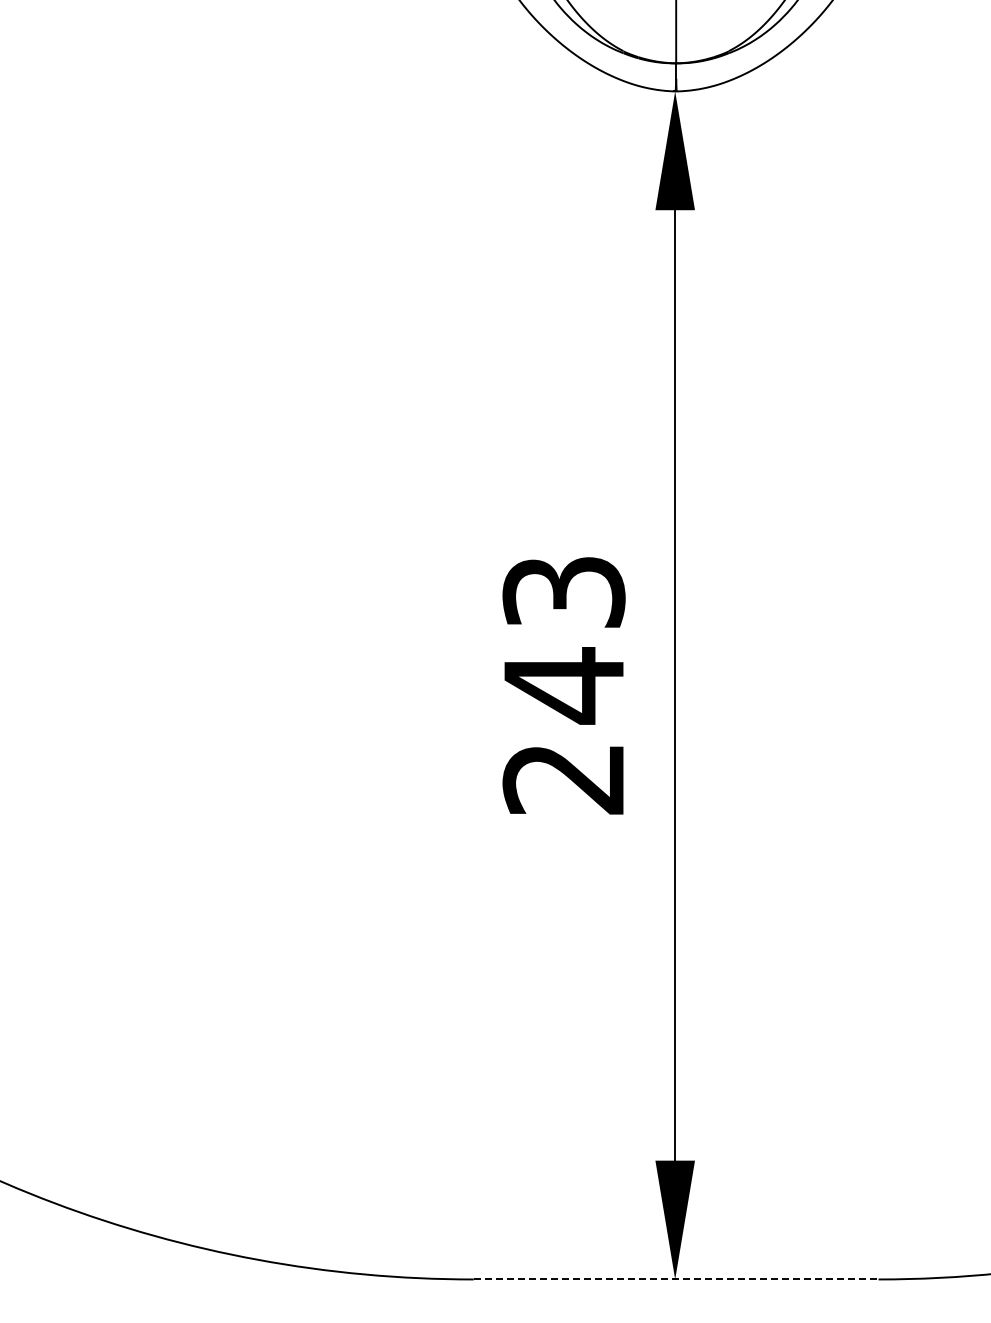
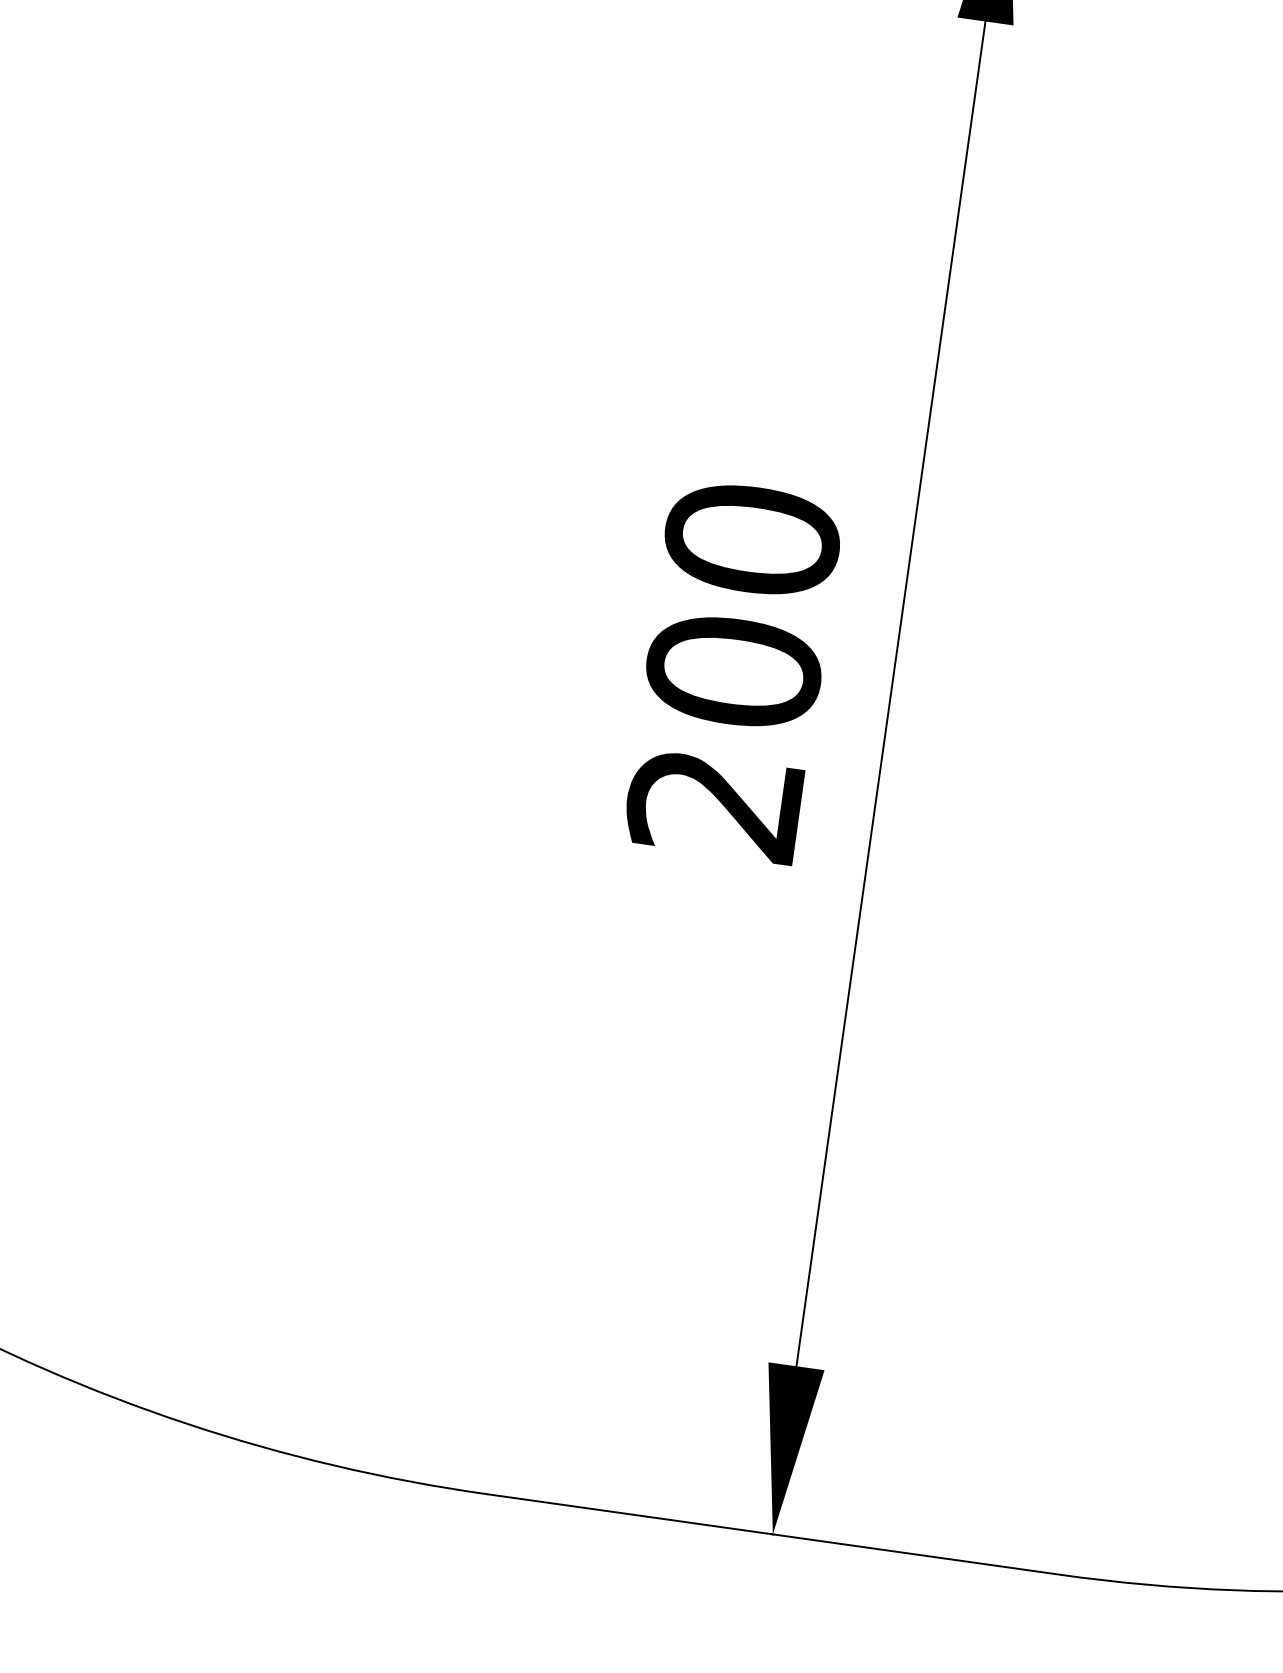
text: (563, 639) -> (742, 606), 243 -> 200
line: (676, 1279) -> (774, 1534), dashed -> solid

